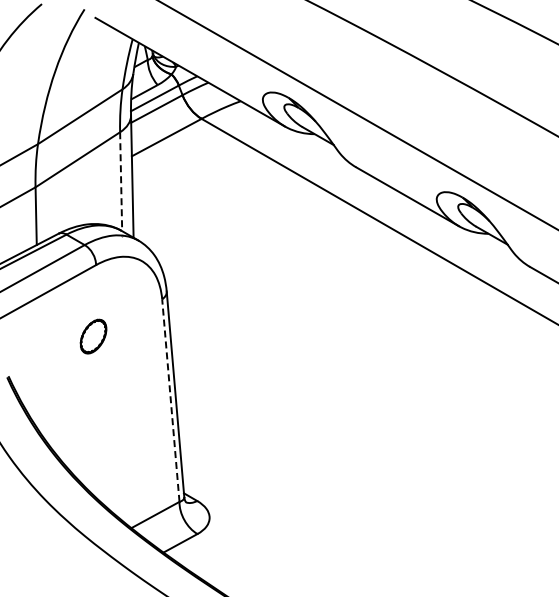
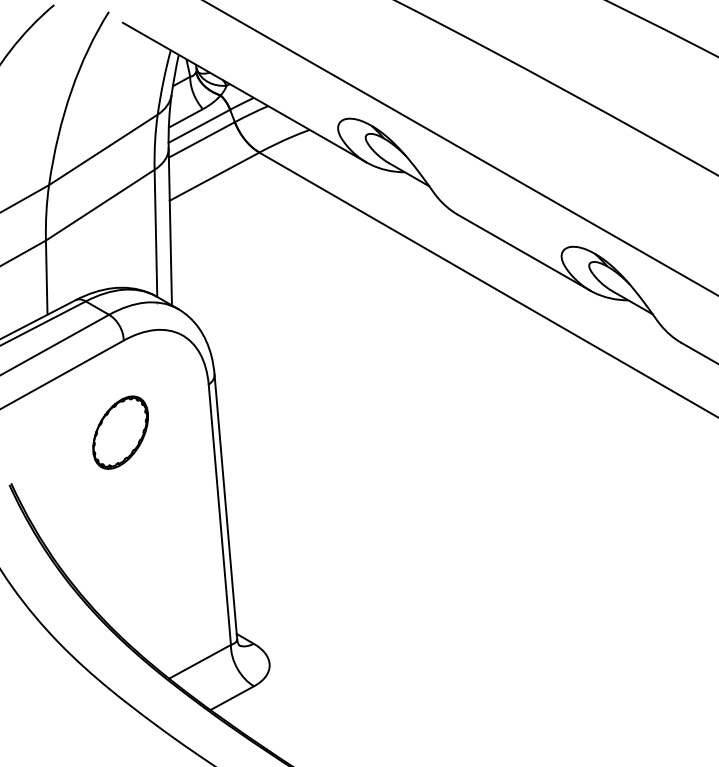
line: (121, 182) -> (156, 234), dashed -> solid
part: (93, 336) -> (120, 432), size x1.67
line: (170, 400) -> (219, 514), dashed -> solid

